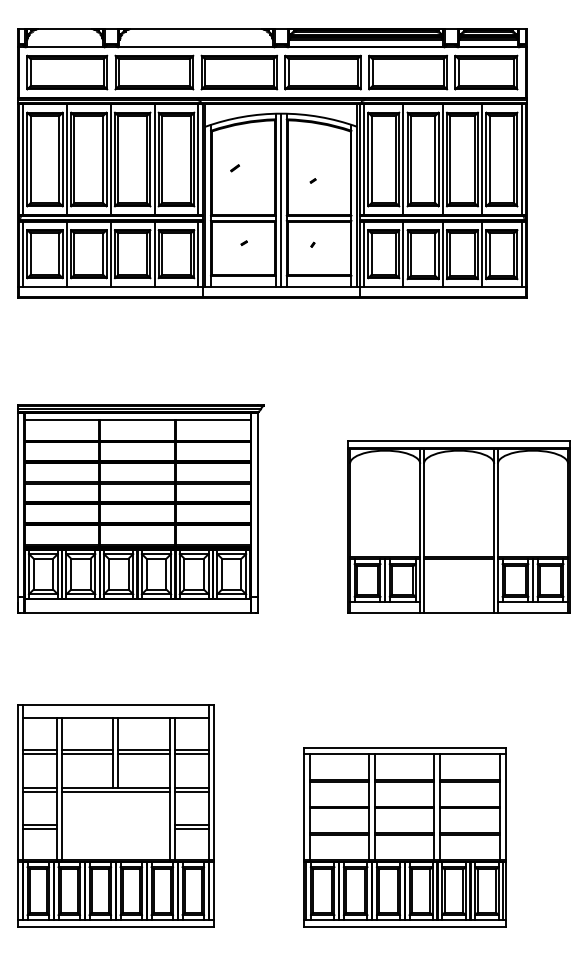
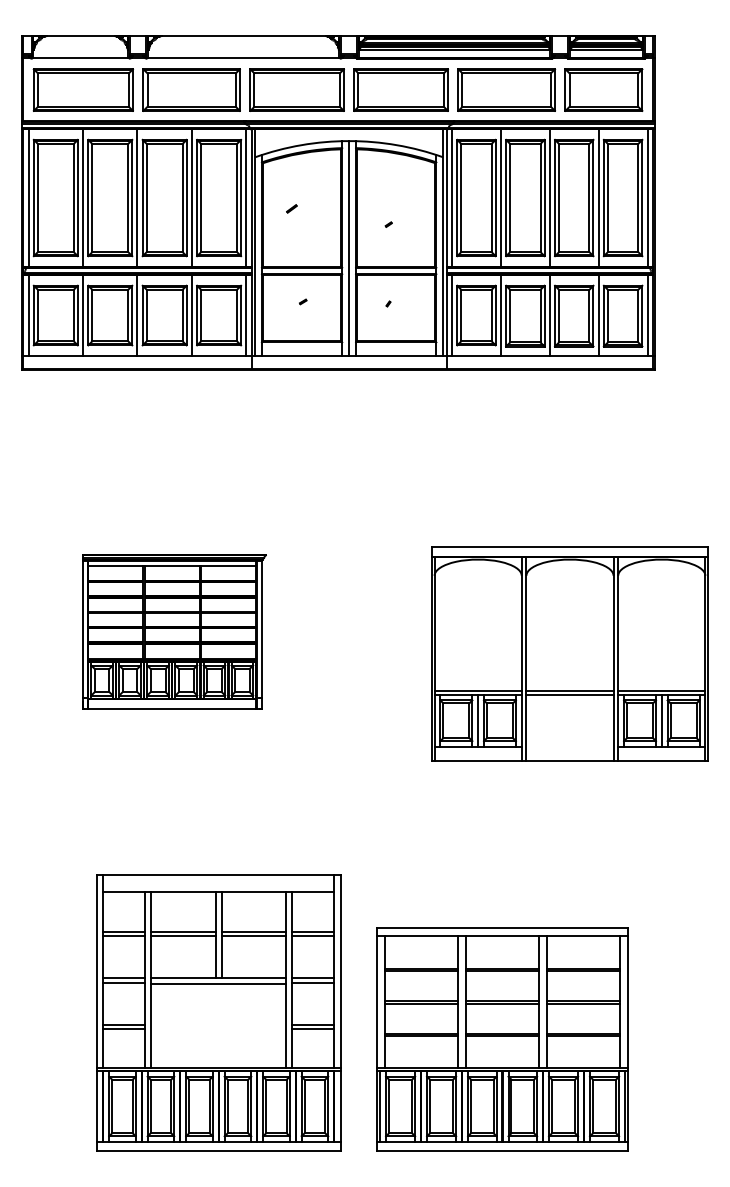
part: (140, 508) -> (174, 631), size x0.6
part: (115, 815) -> (218, 1012), moved

